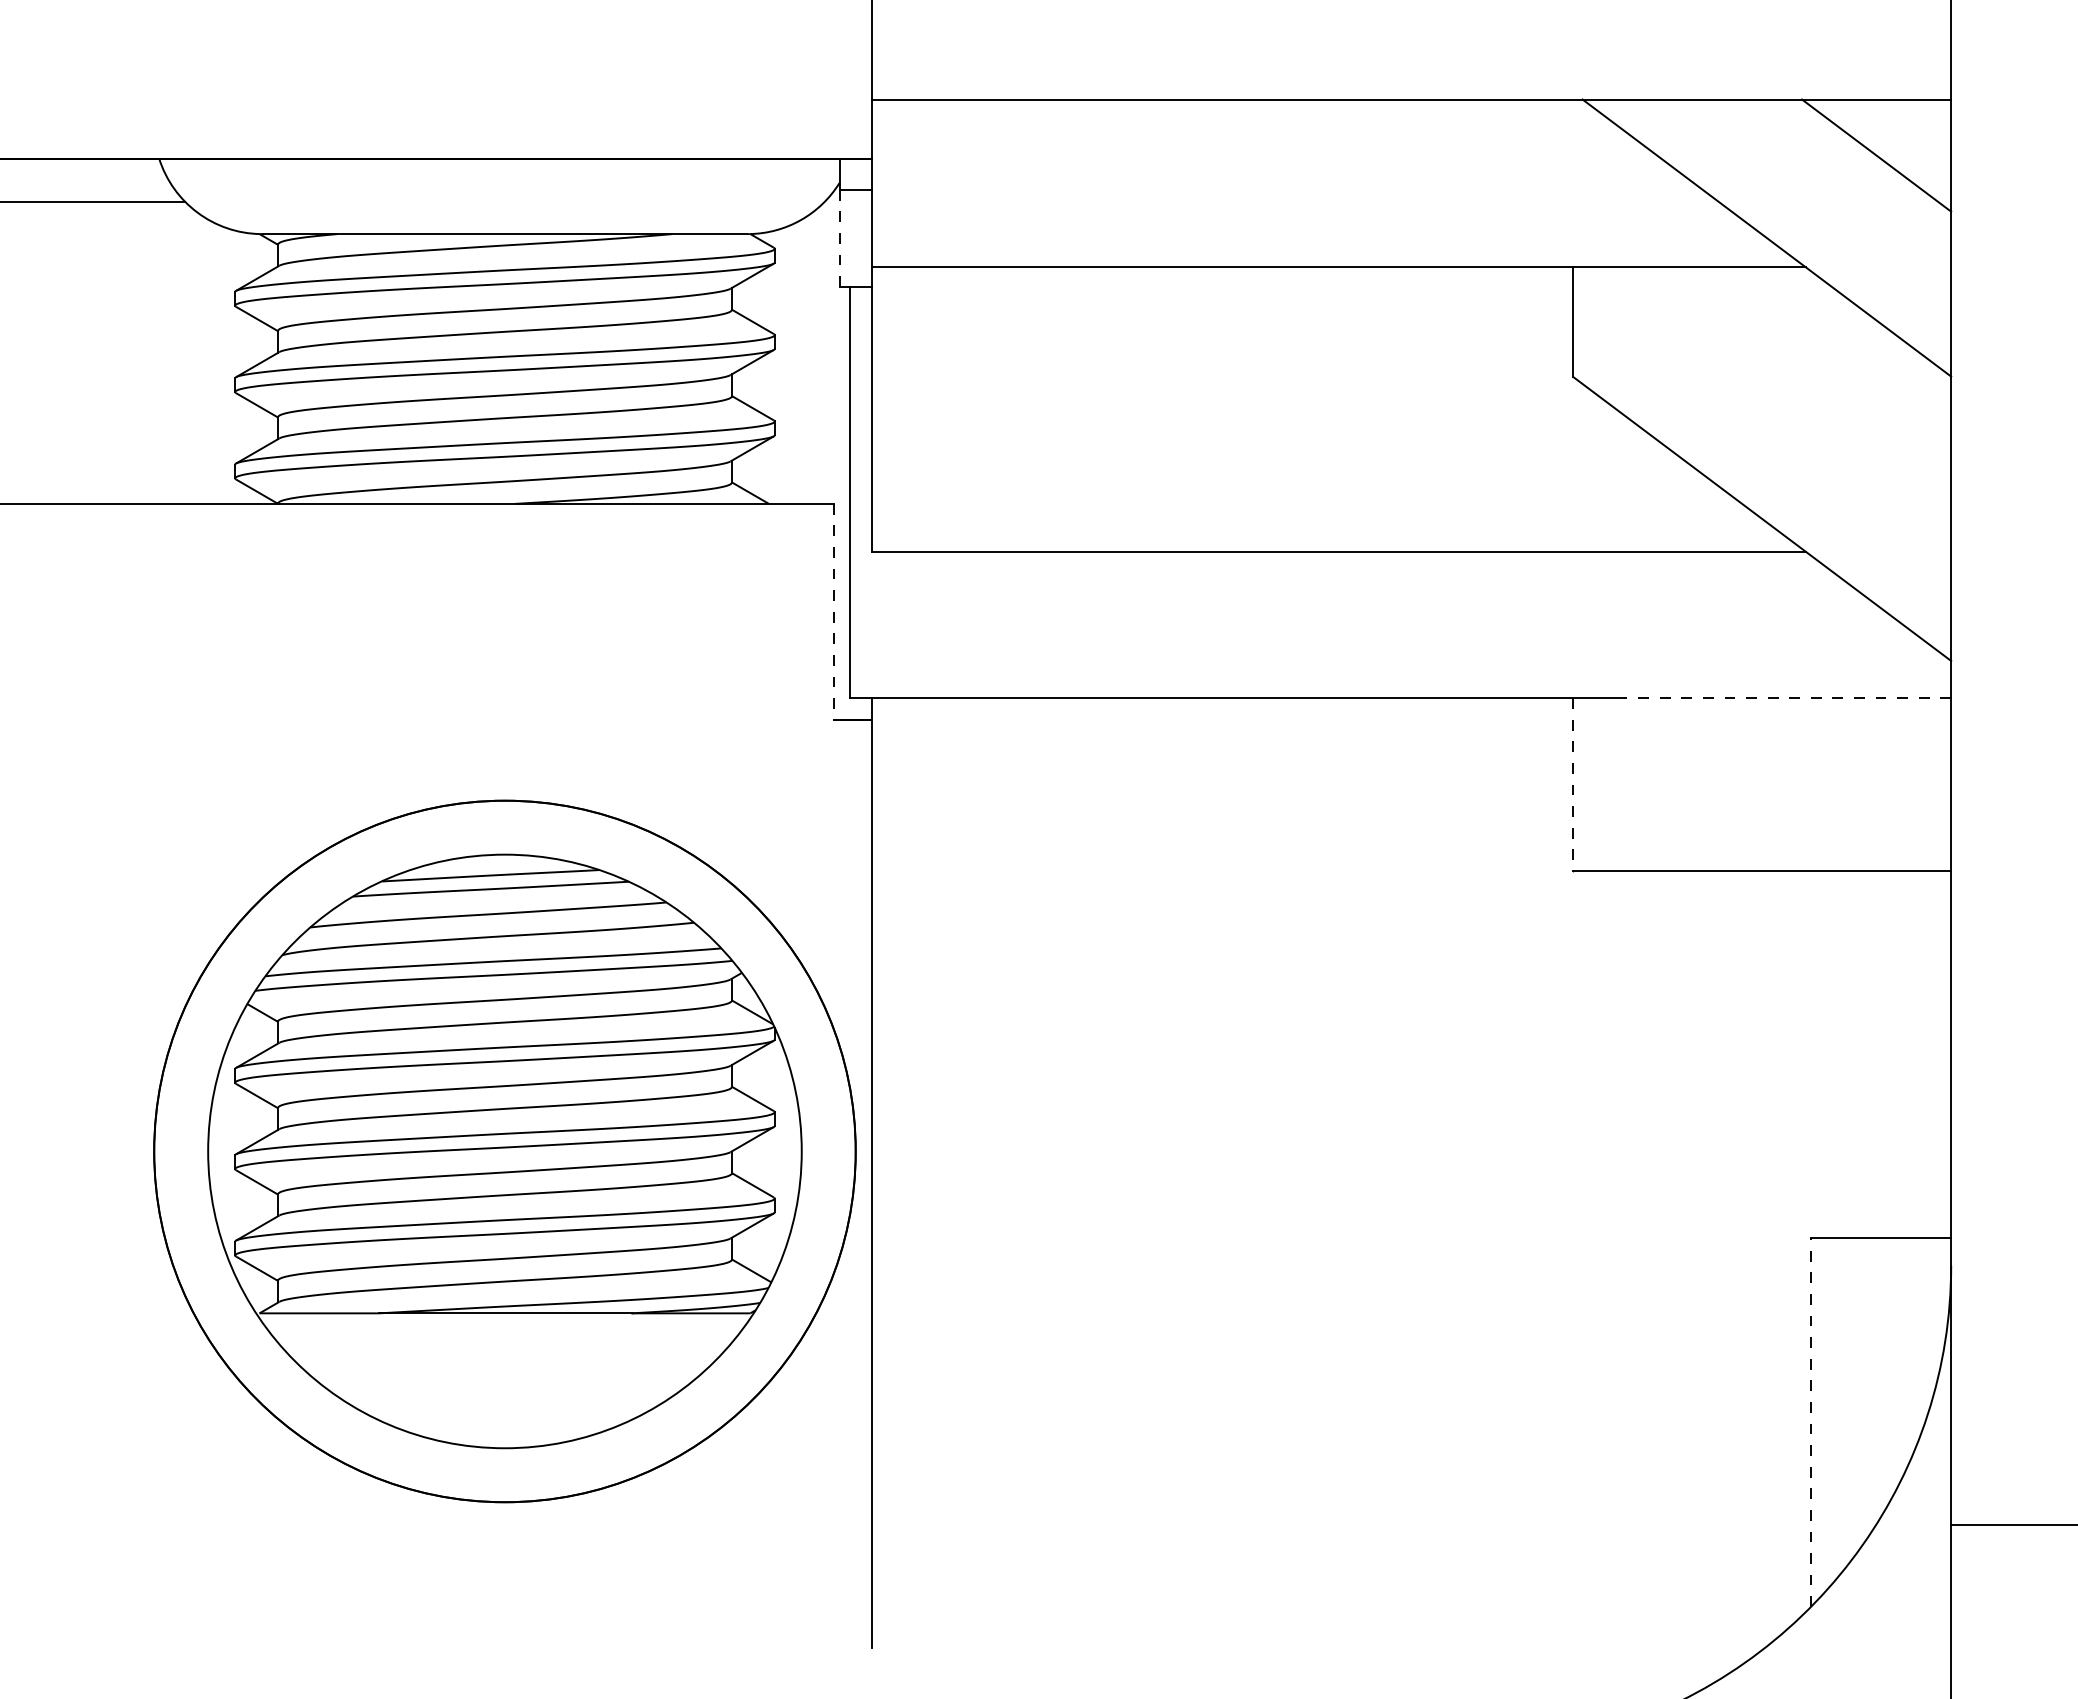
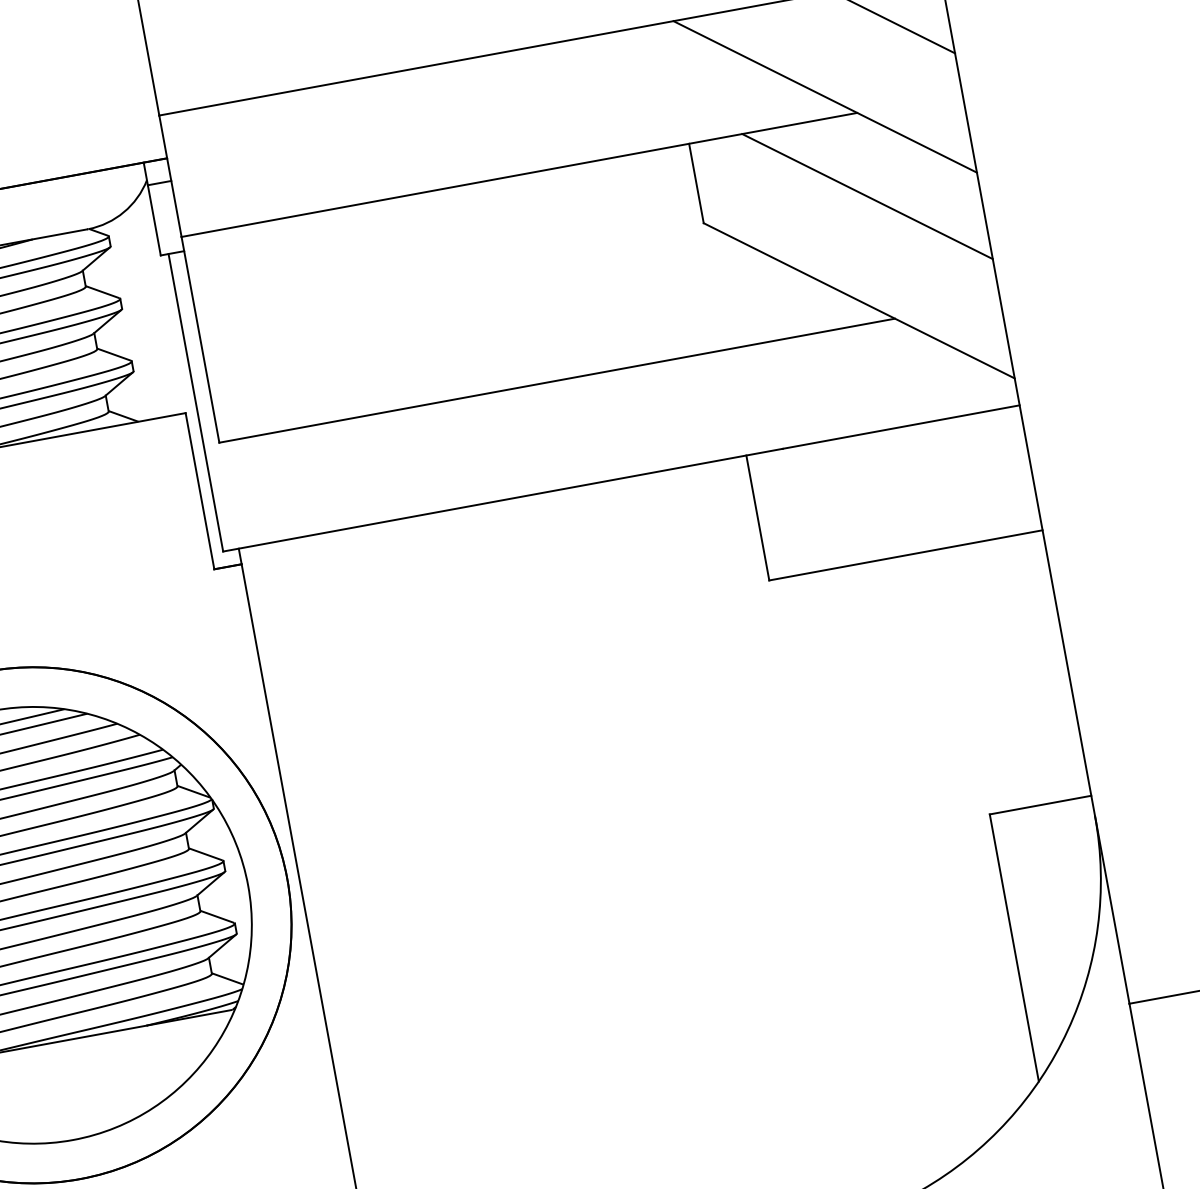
line: (839, 238) -> (154, 220), dashed -> solid
line: (1798, 381) -> (867, 196), added
line: (834, 611) -> (200, 490), dashed -> solid
line: (1787, 698) -> (901, 427), dashed -> solid
line: (1573, 785) -> (757, 518), dashed -> solid
line: (1810, 1422) -> (1014, 948), dashed -> solid

